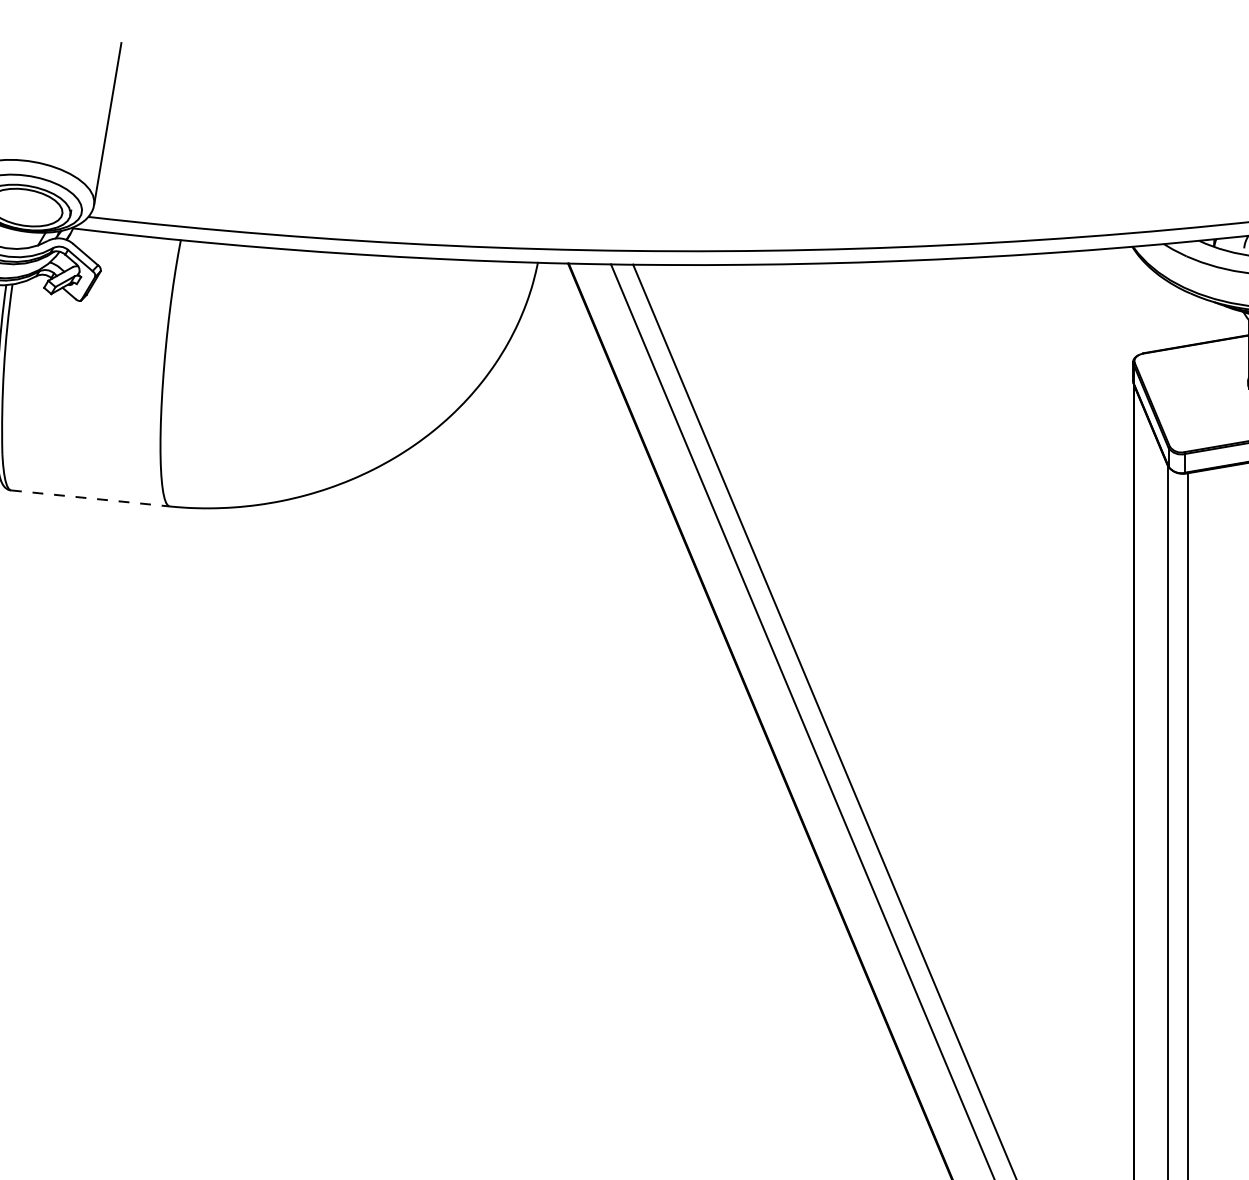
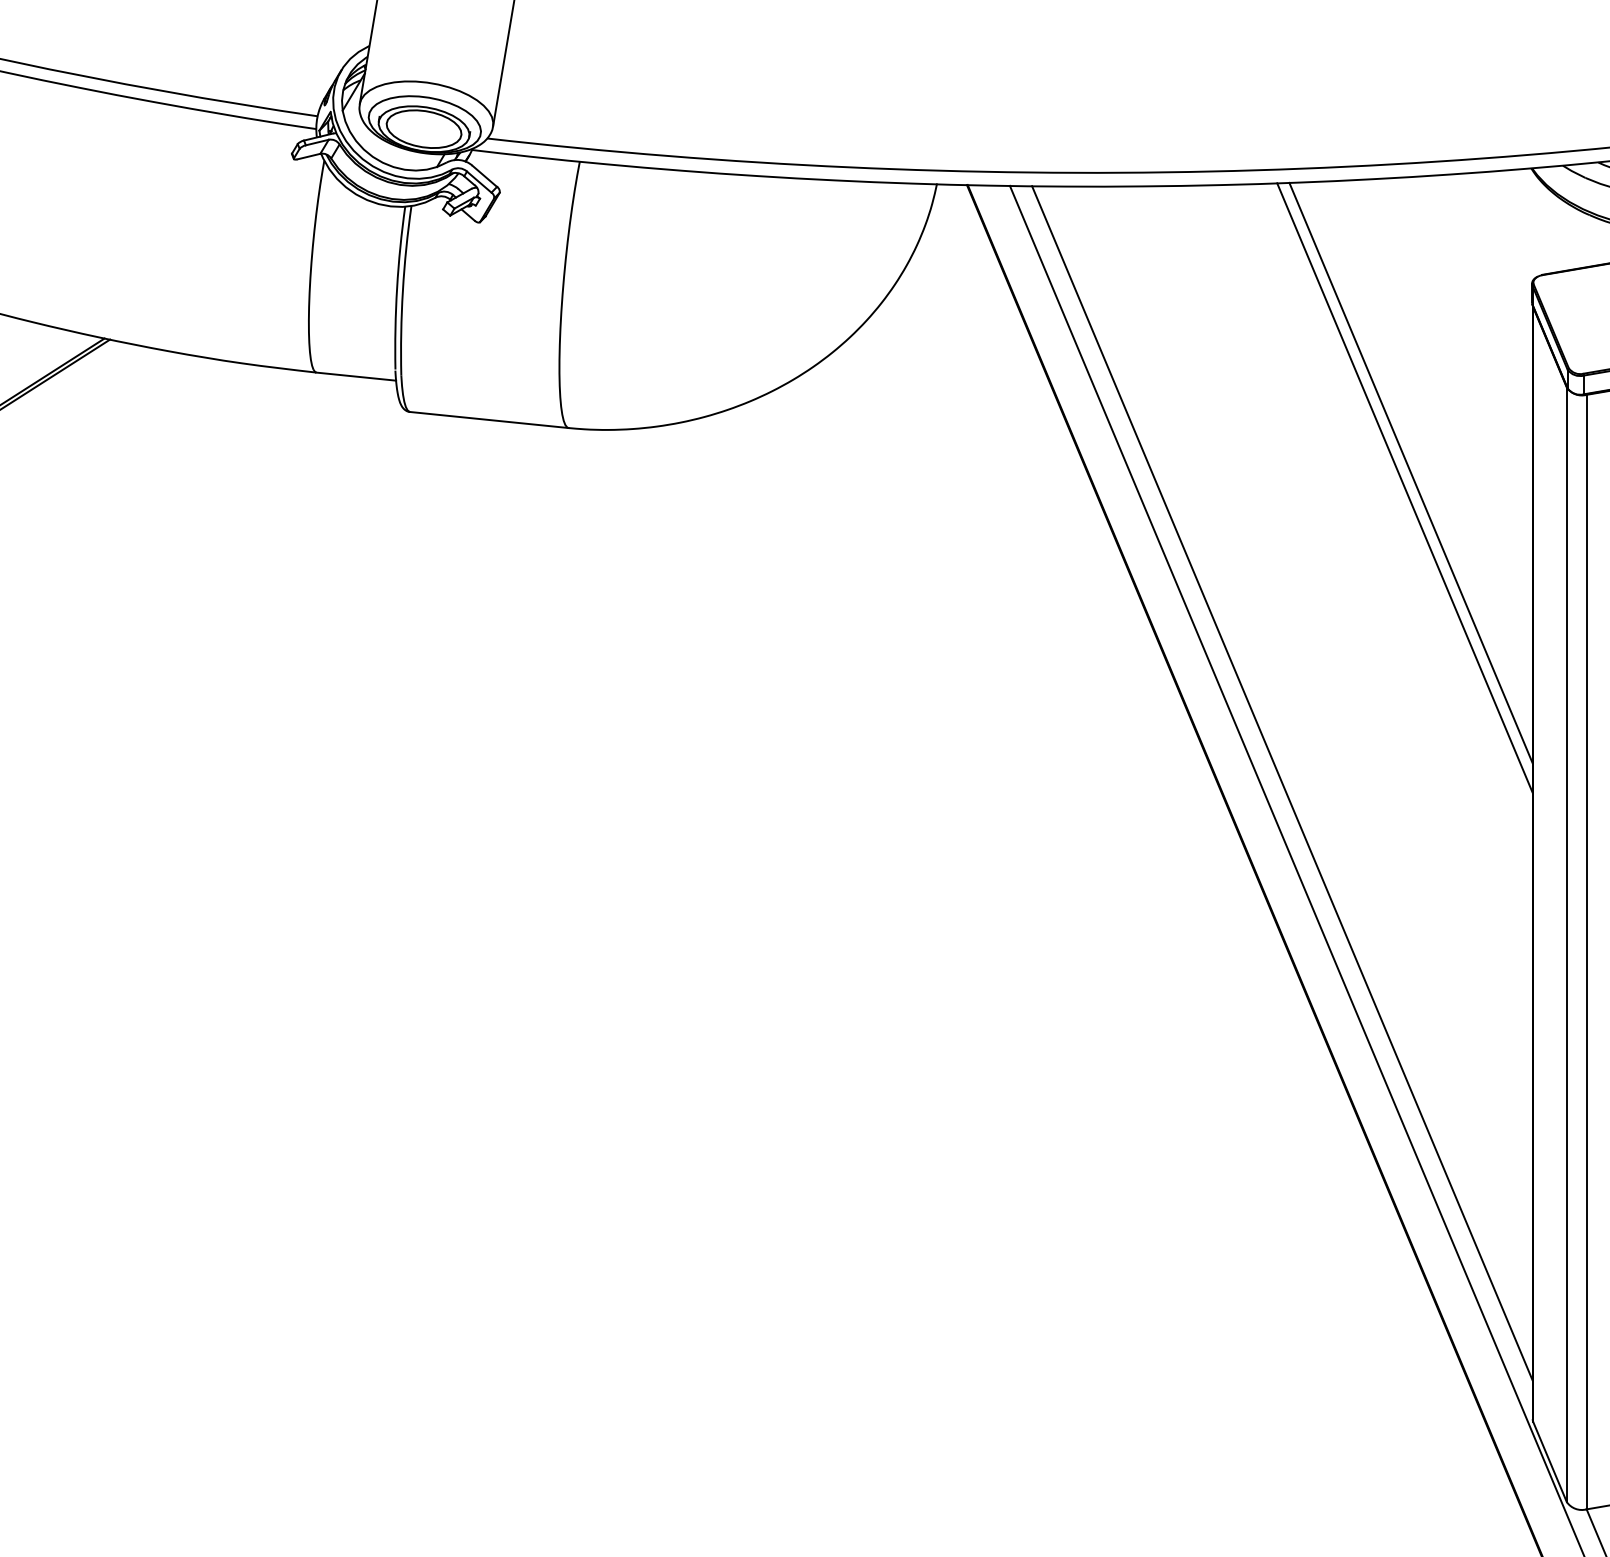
line: (90, 498) -> (489, 420), dashed -> solid
line: (1011, 550) -> (1410, 472), added
line: (1005, 565) -> (1404, 487), added

